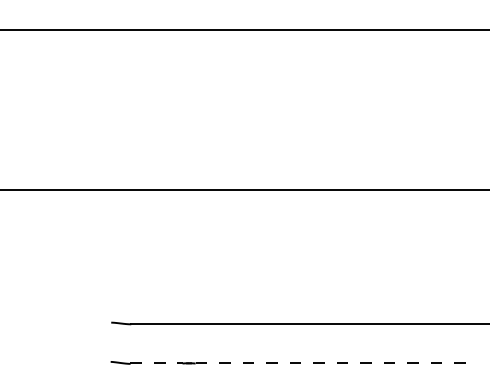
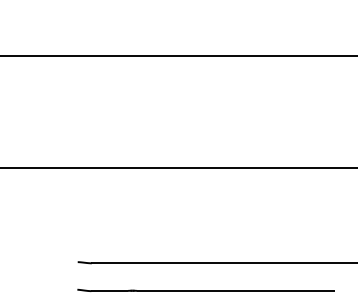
line: (157, 362) -> (110, 290), dashed -> solid
line: (335, 362) -> (235, 290), dashed -> solid

